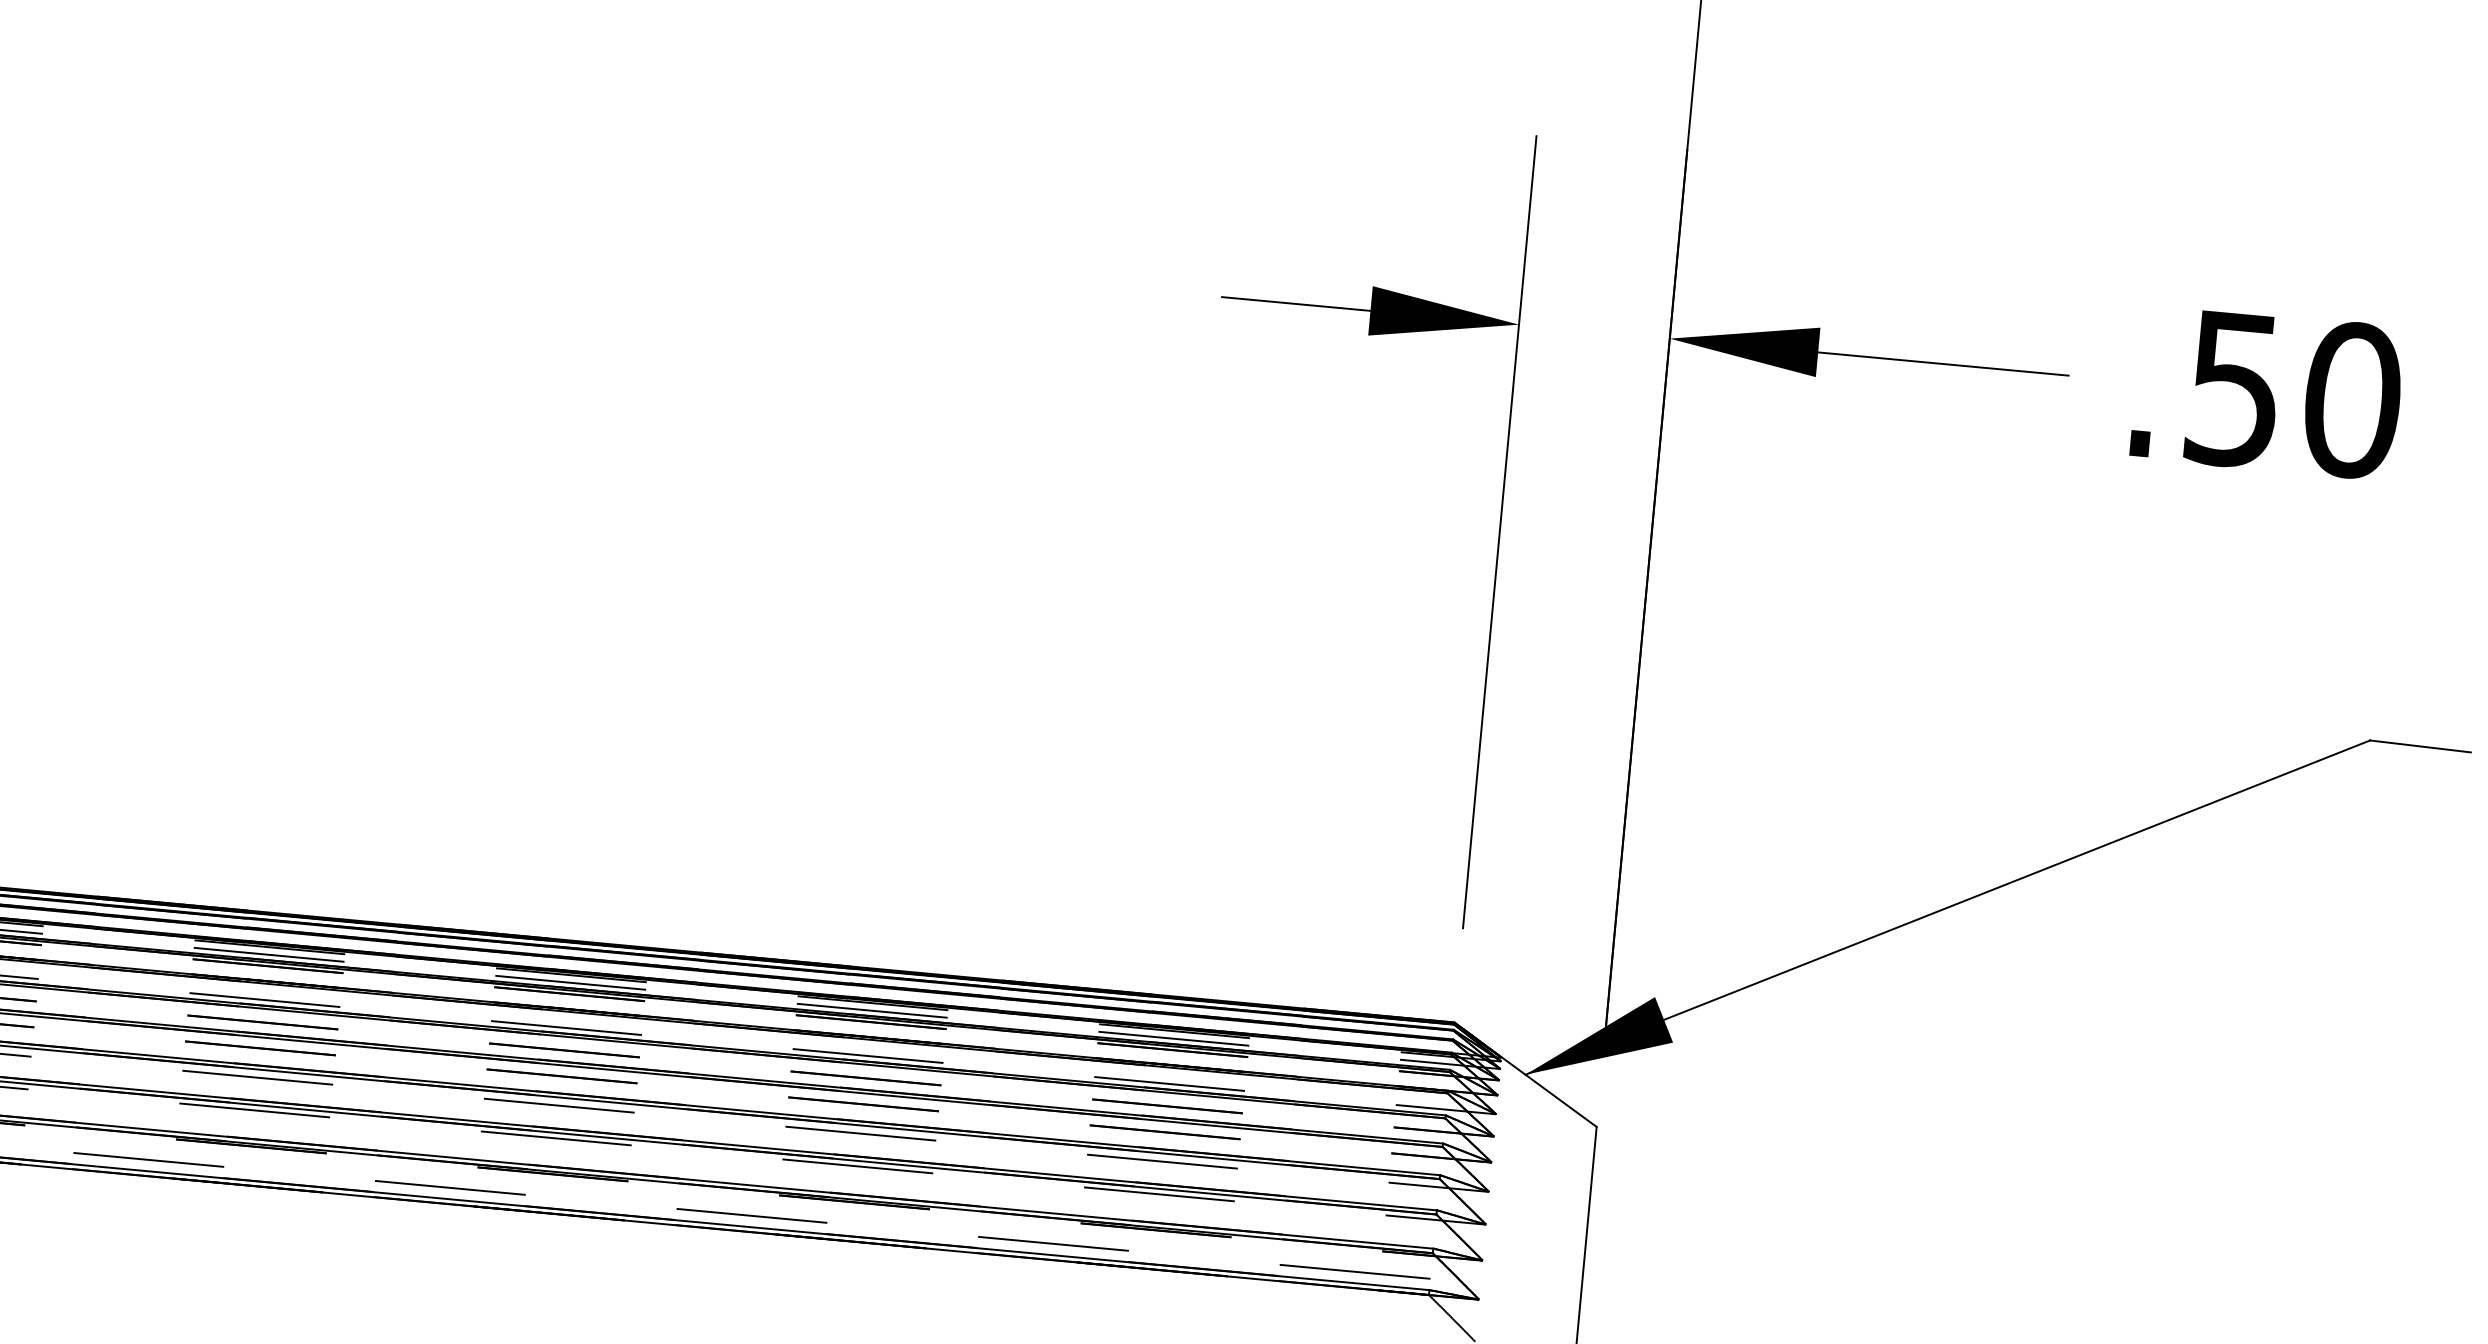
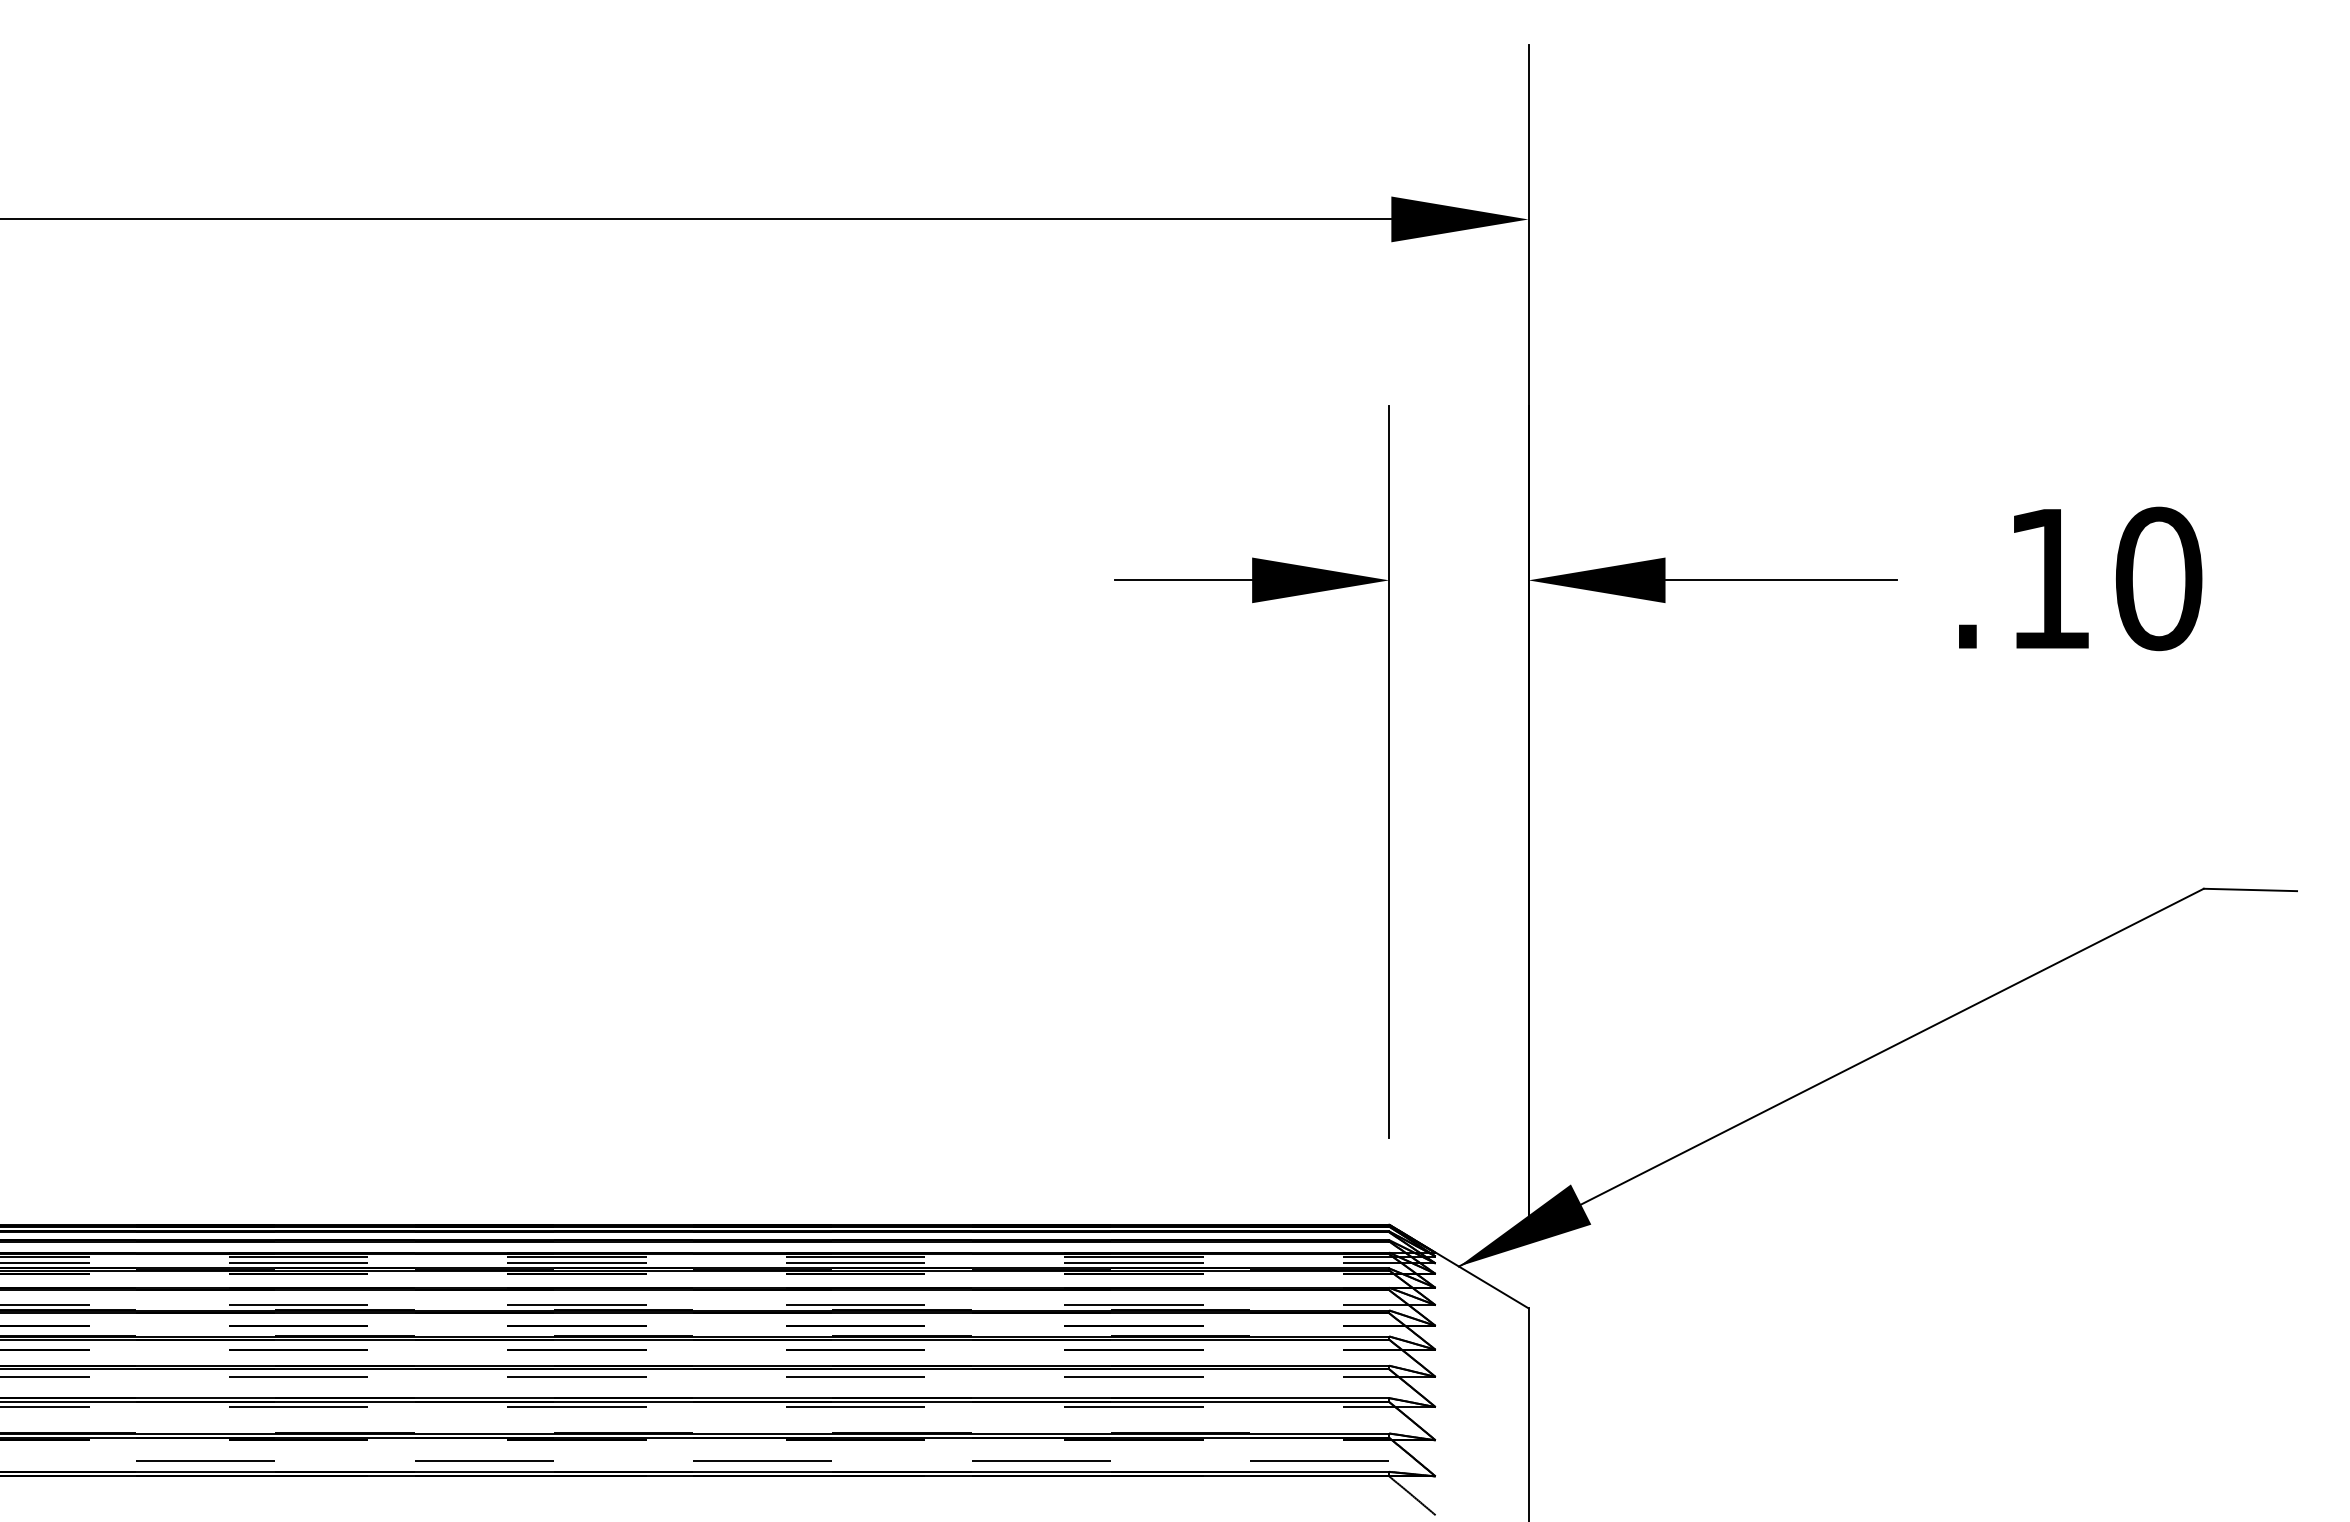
text: (2232, 391) -> (2048, 580), .50 -> .10

